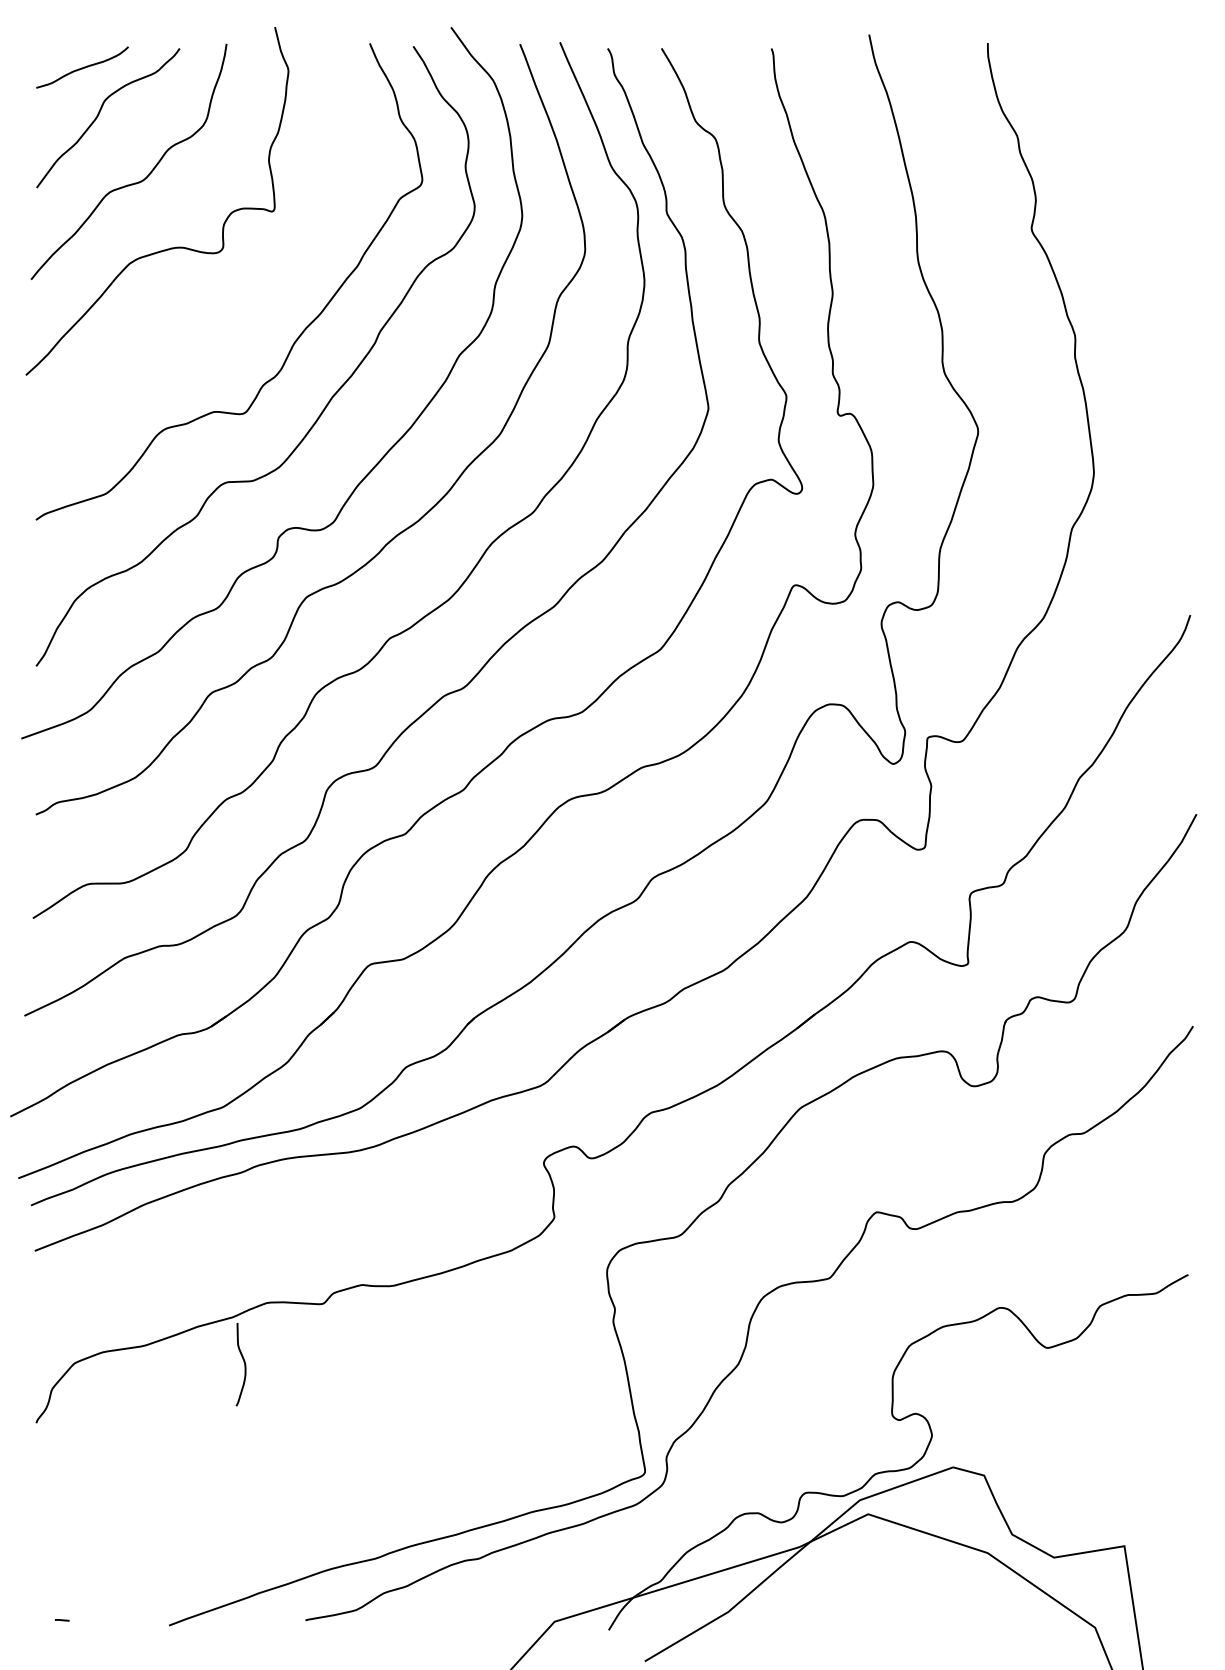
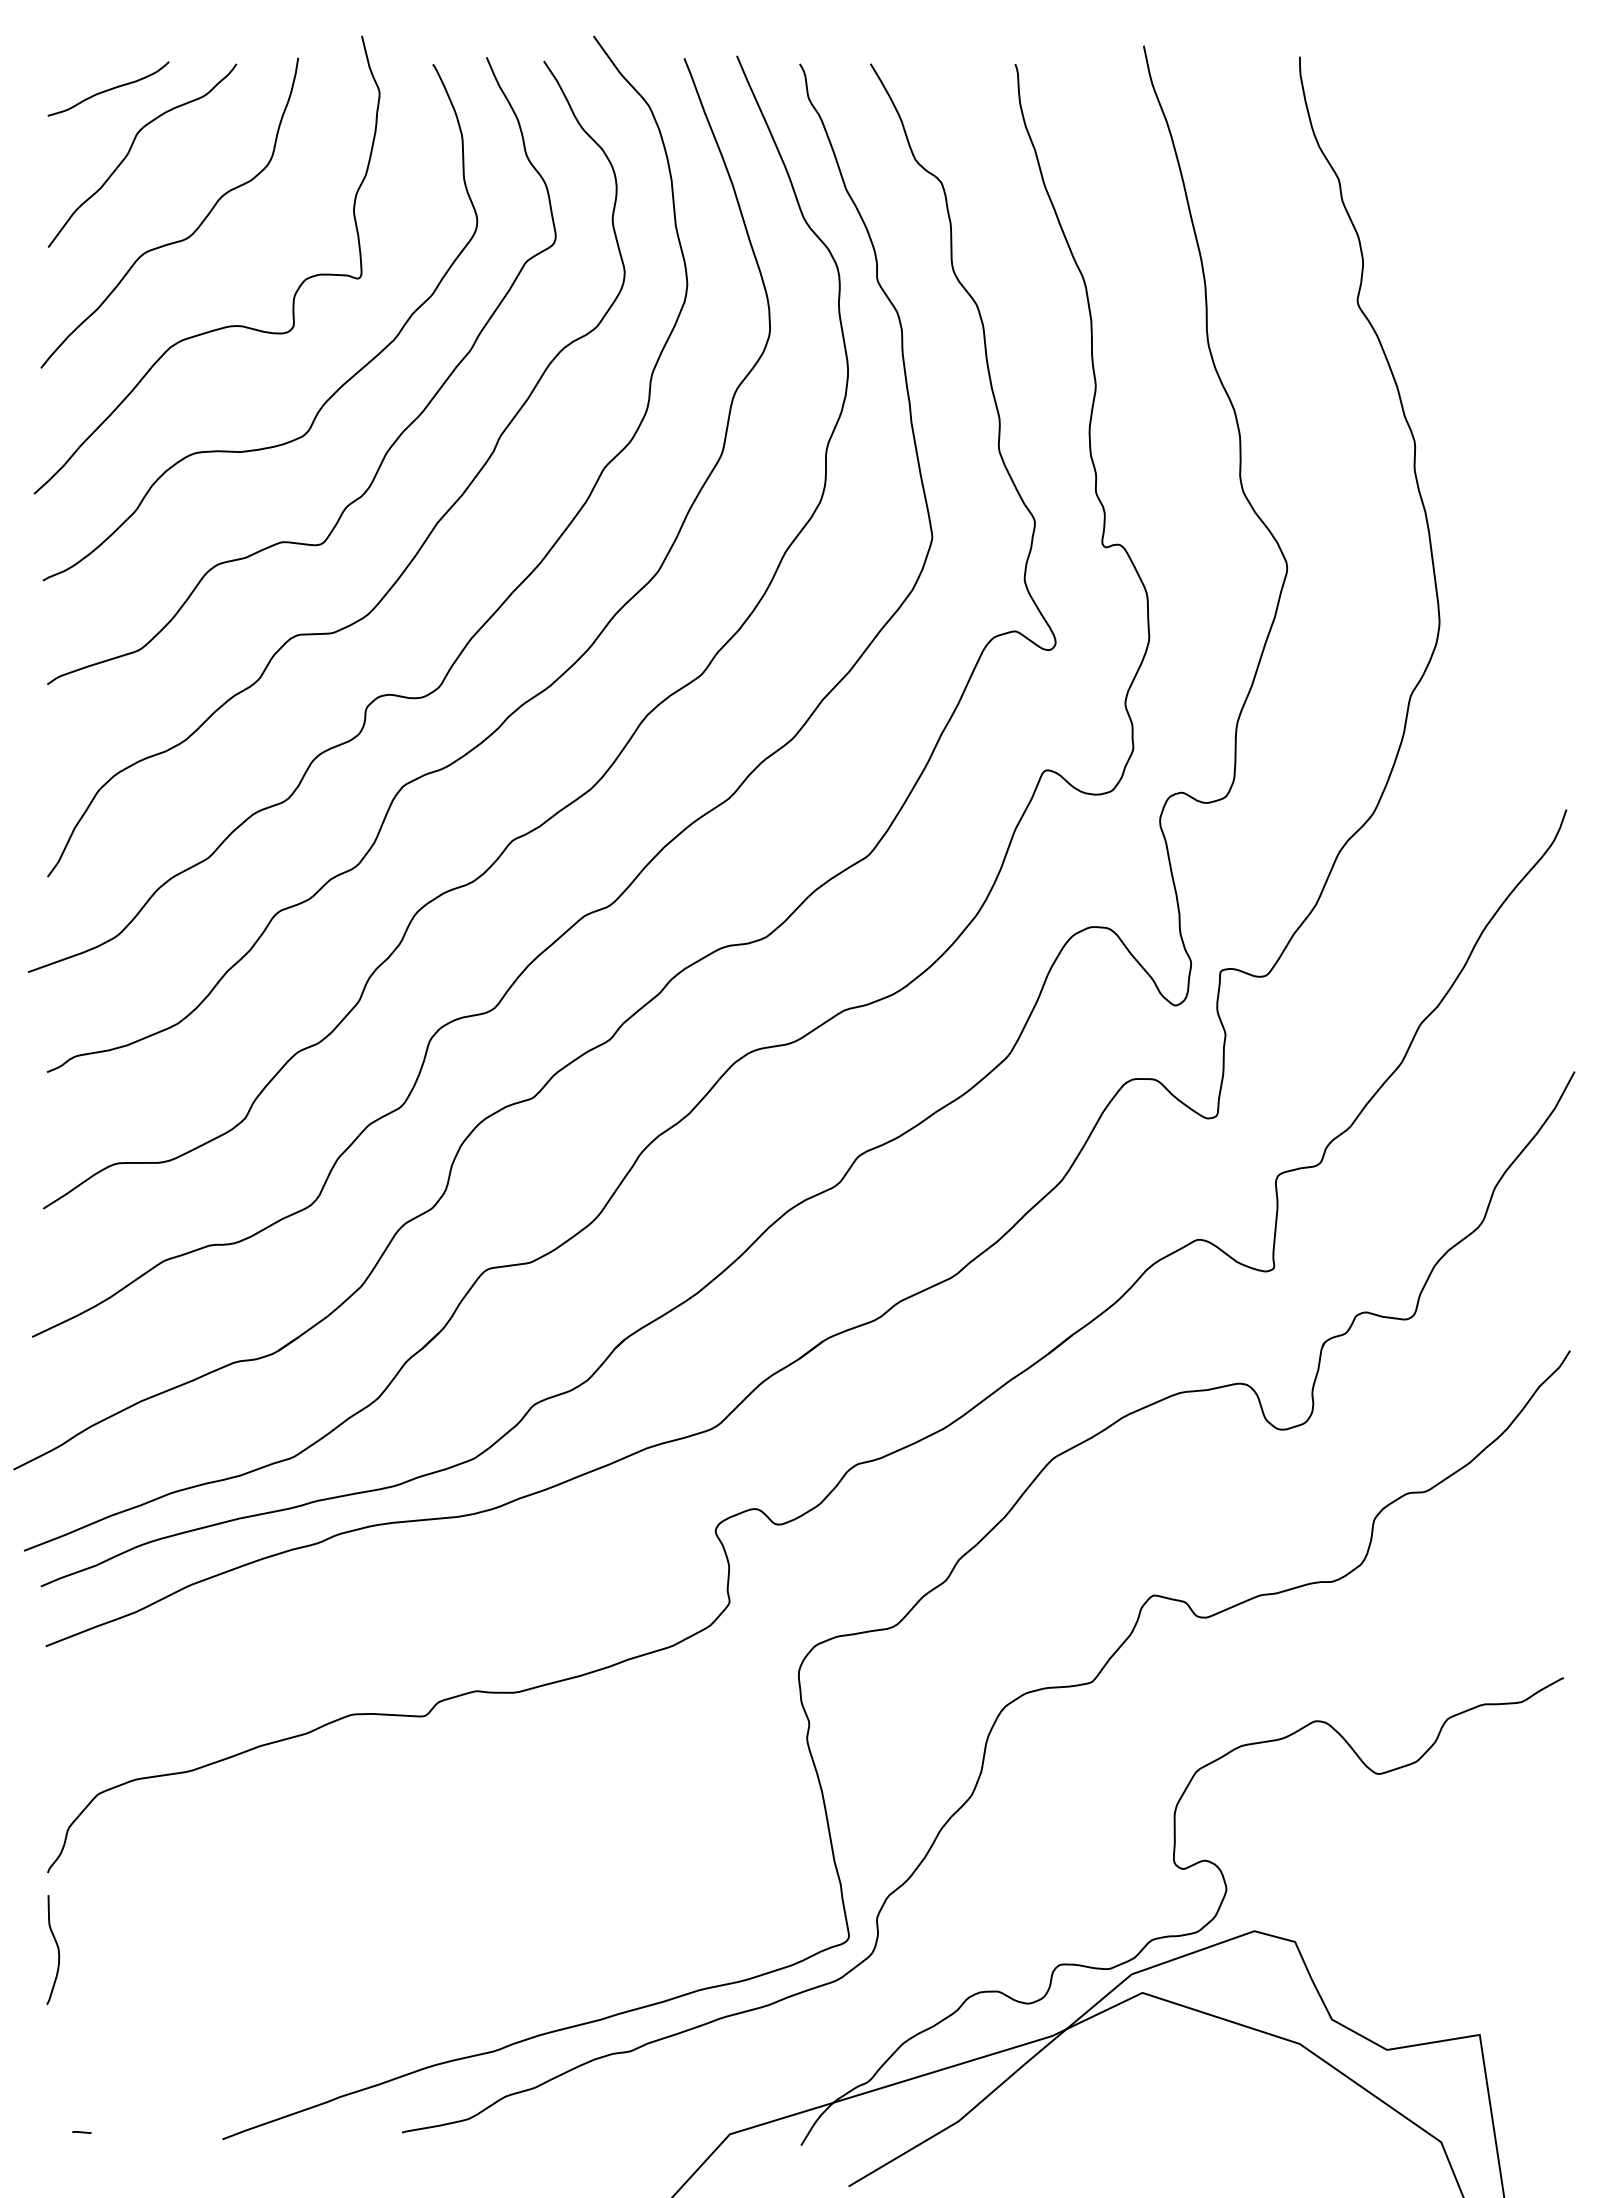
curve: (252, 299) -> (332, 394), added
curve: (243, 1361) -> (56, 1946), moved

